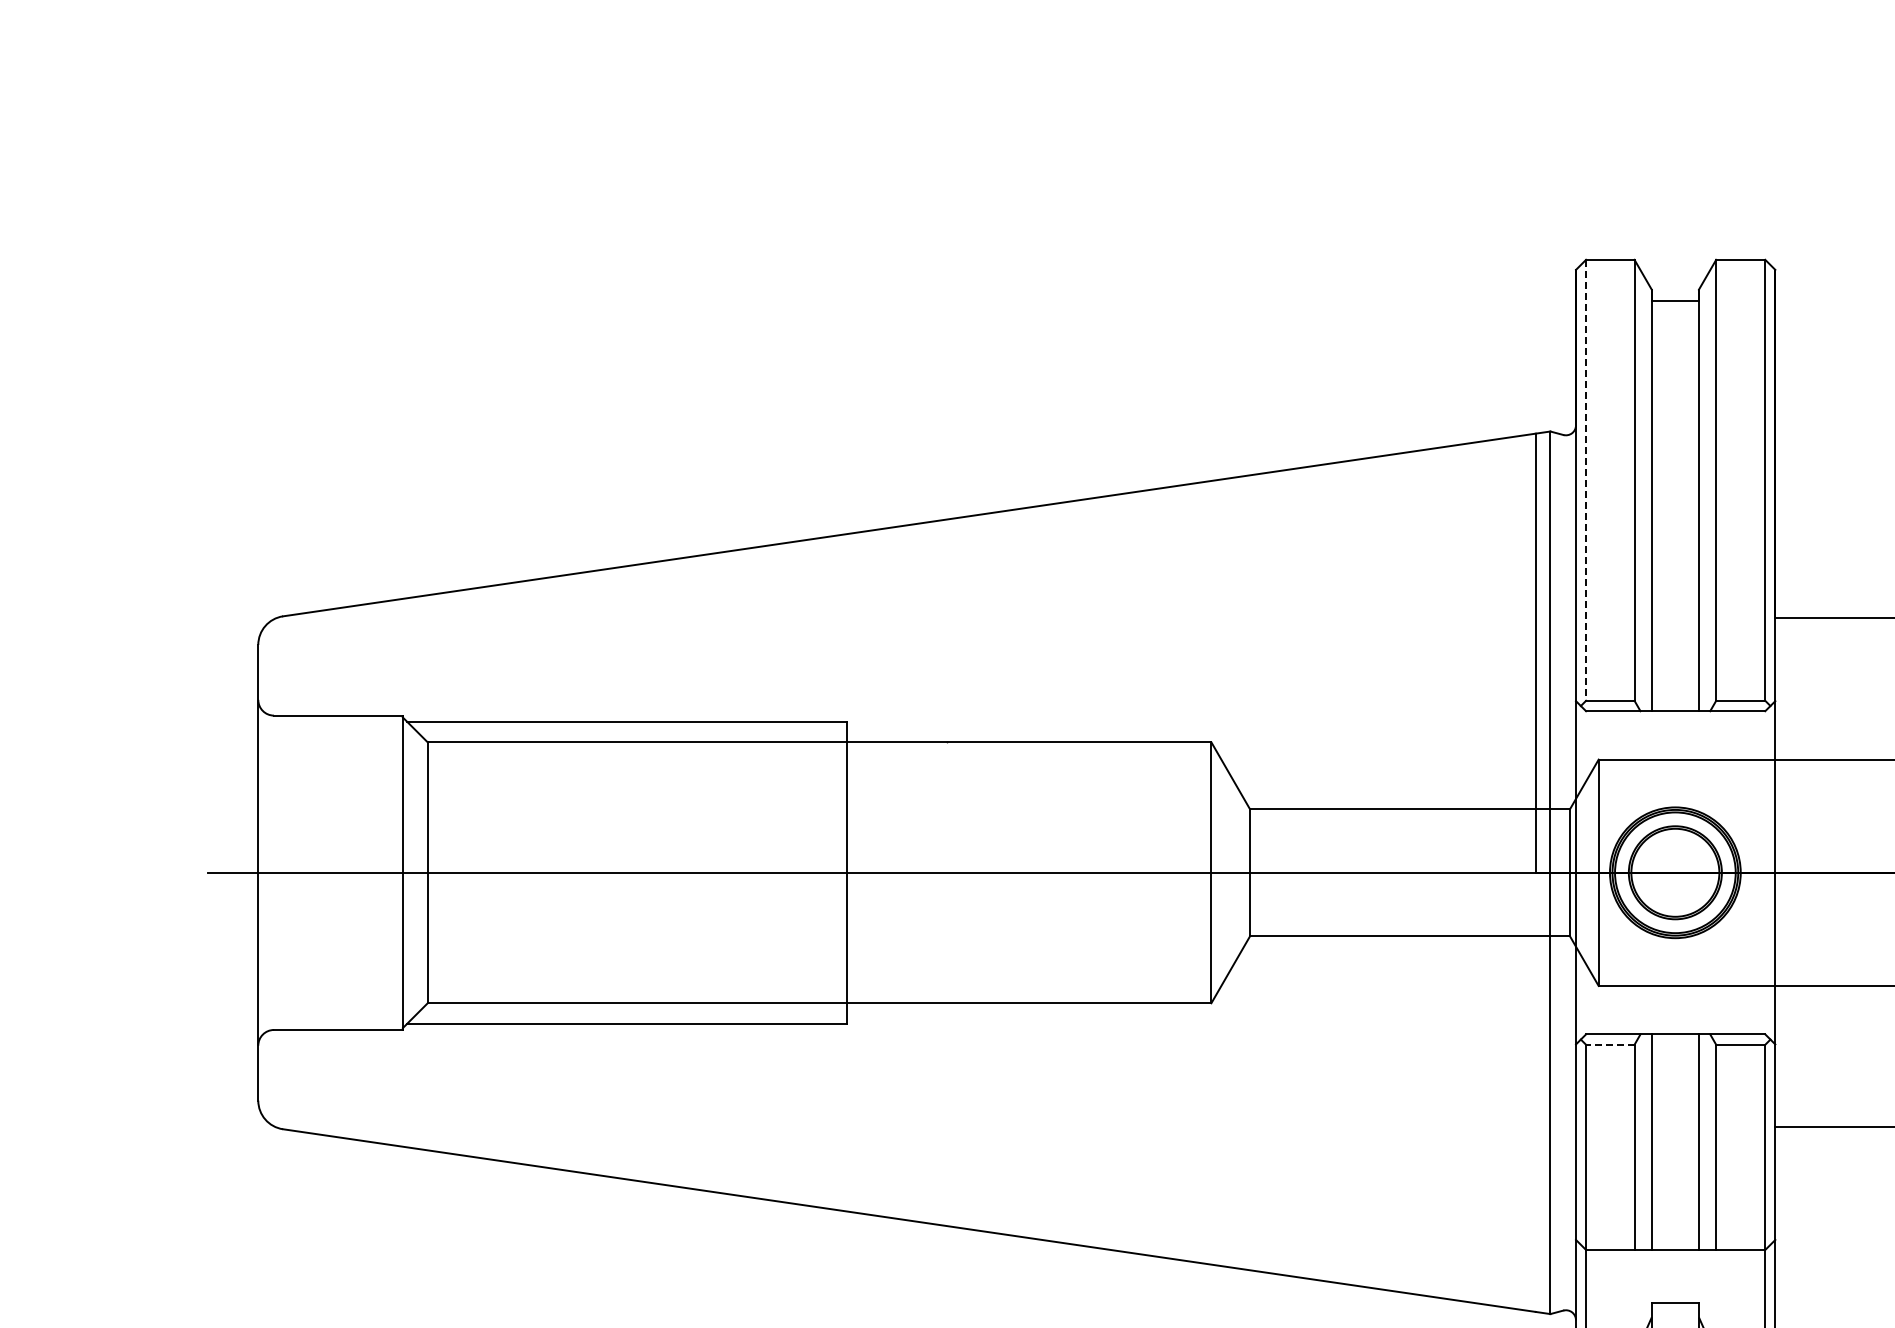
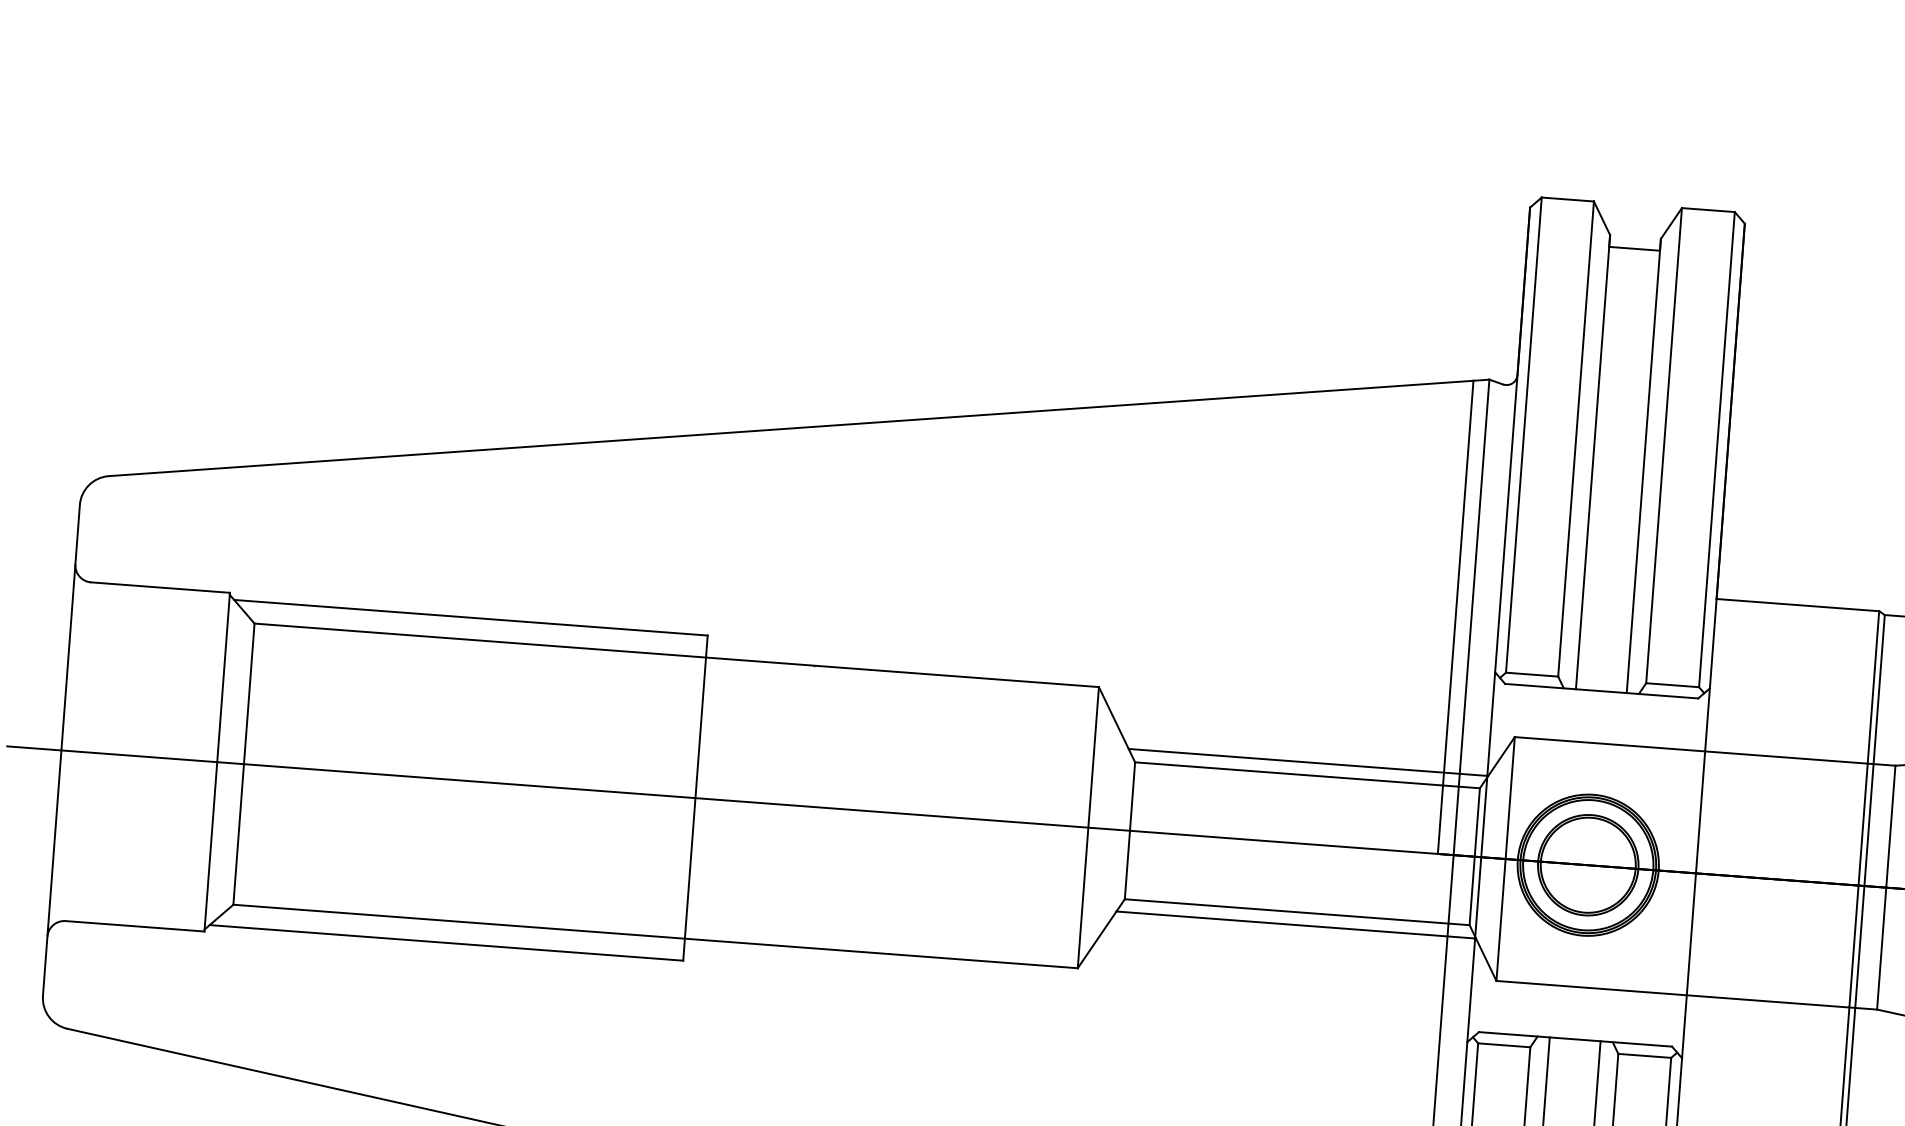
line: (1586, 480) -> (1524, 435), dashed -> solid
line: (1409, 797) -> (1307, 762), added
line: (1409, 948) -> (1295, 925), added
line: (1609, 1044) -> (1503, 1044), dashed -> solid

